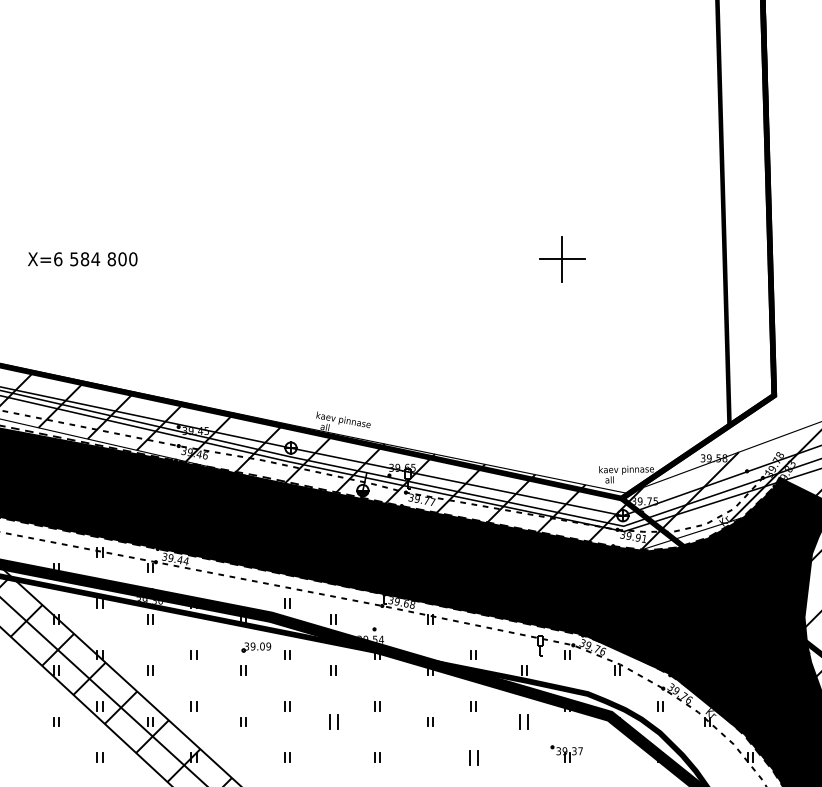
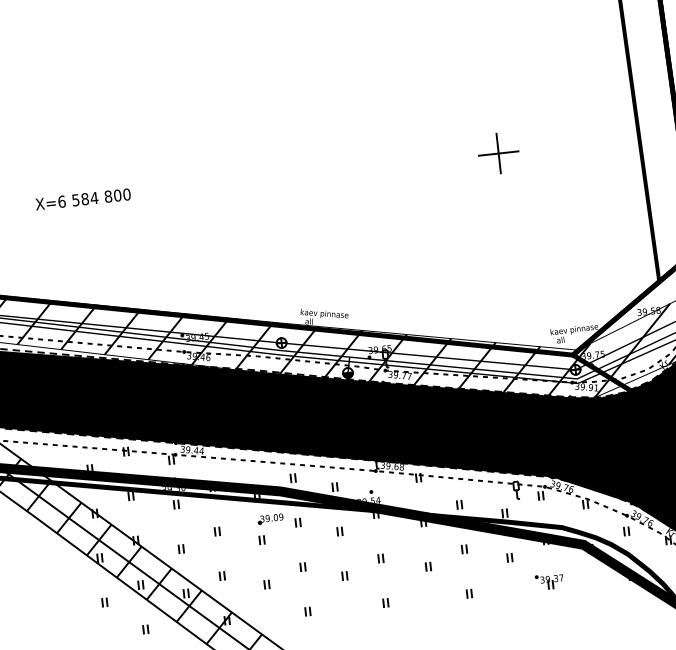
part: (333, 721) -> (344, 575), size x0.62
part: (524, 721) -> (510, 557), size x0.62
part: (473, 757) -> (469, 593), size x0.62

